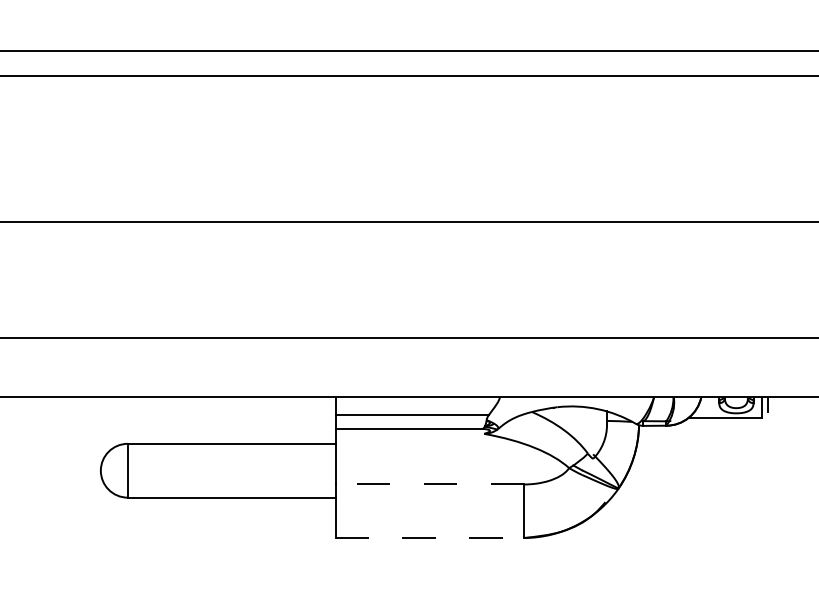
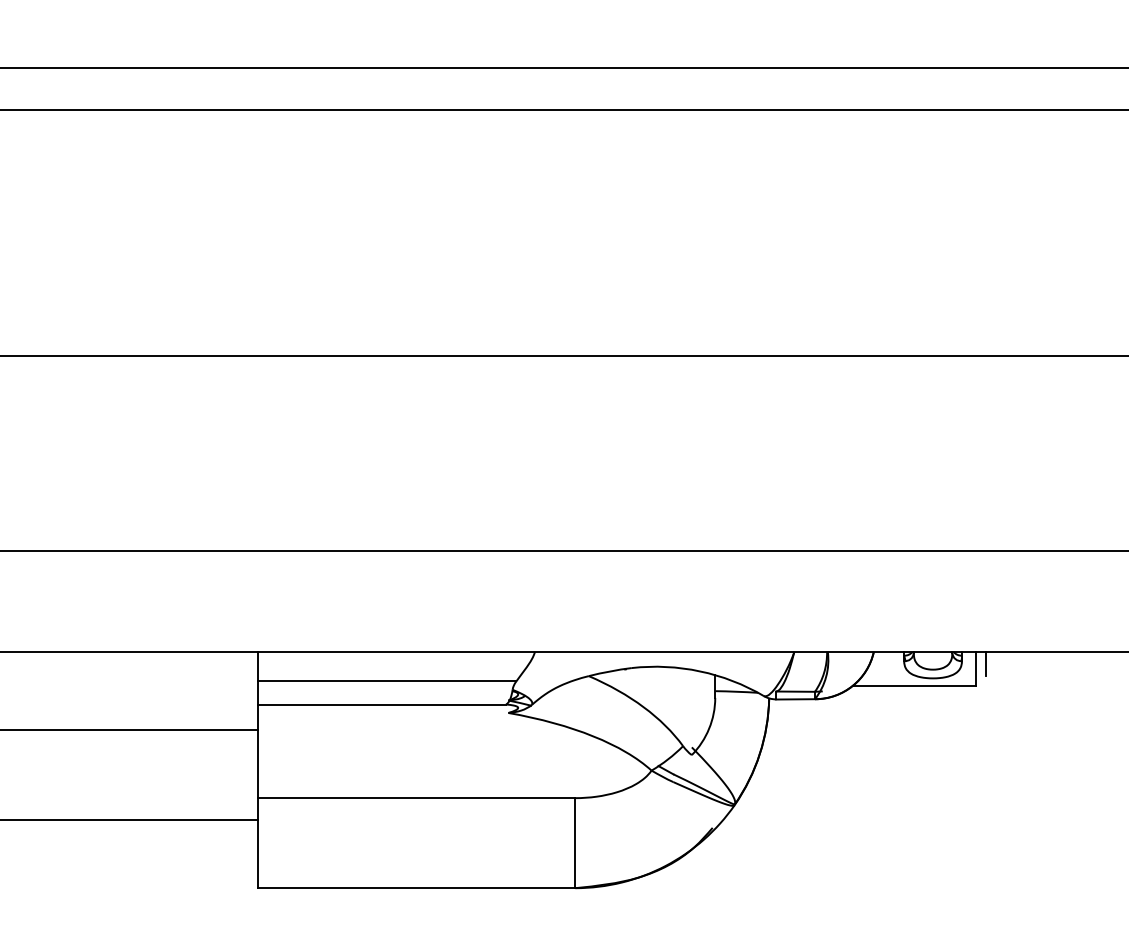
line: (429, 484) -> (416, 798), dashed -> solid
line: (430, 538) -> (418, 889), dashed -> solid

